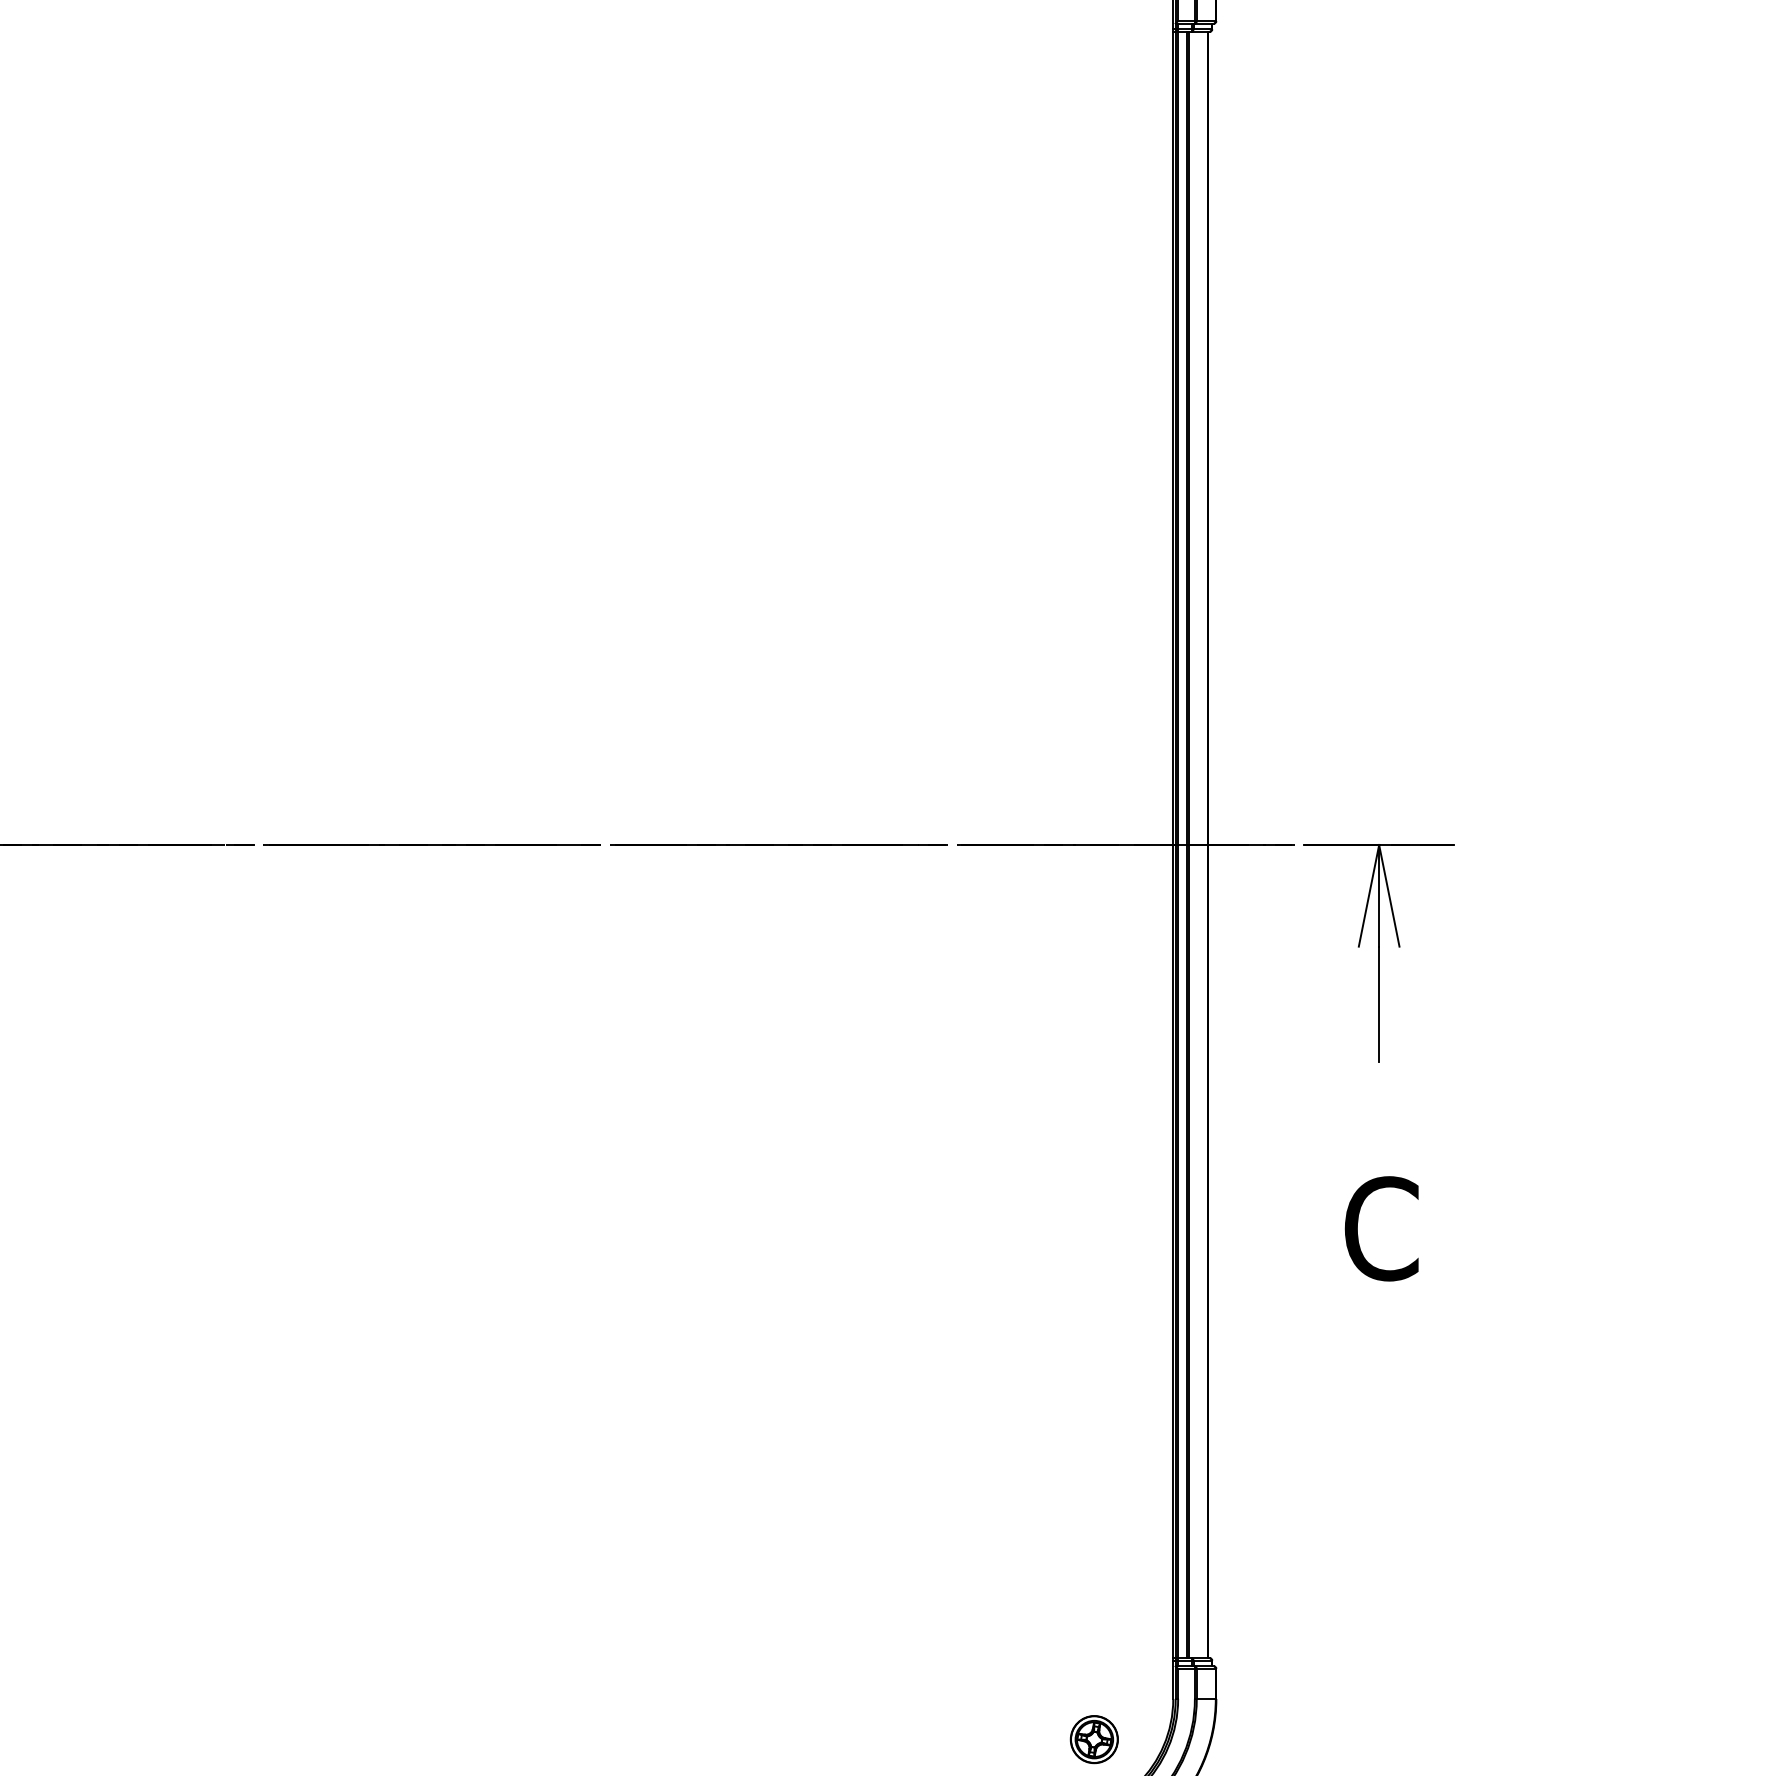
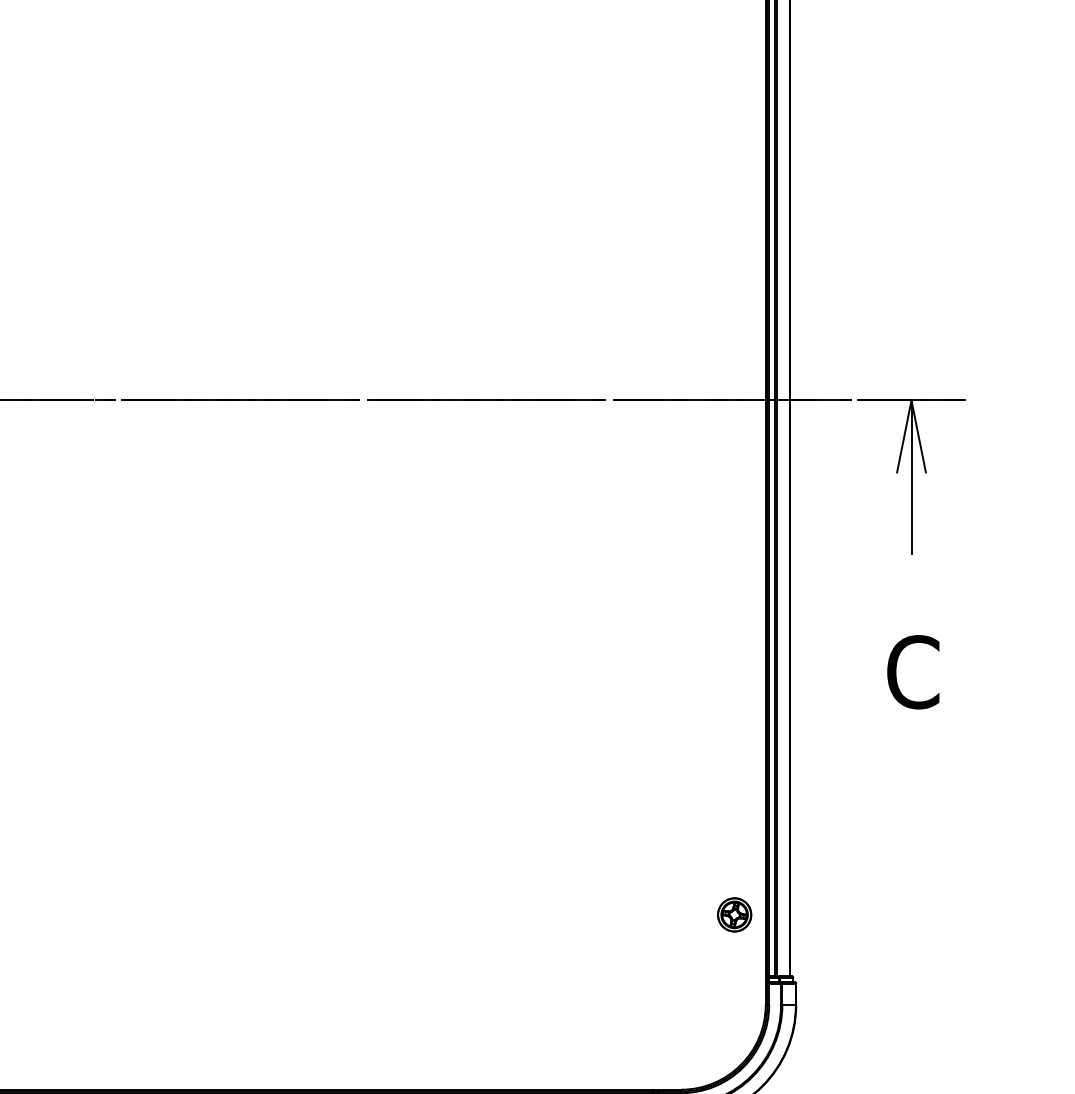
part: (1093, 1739) -> (734, 914), moved

